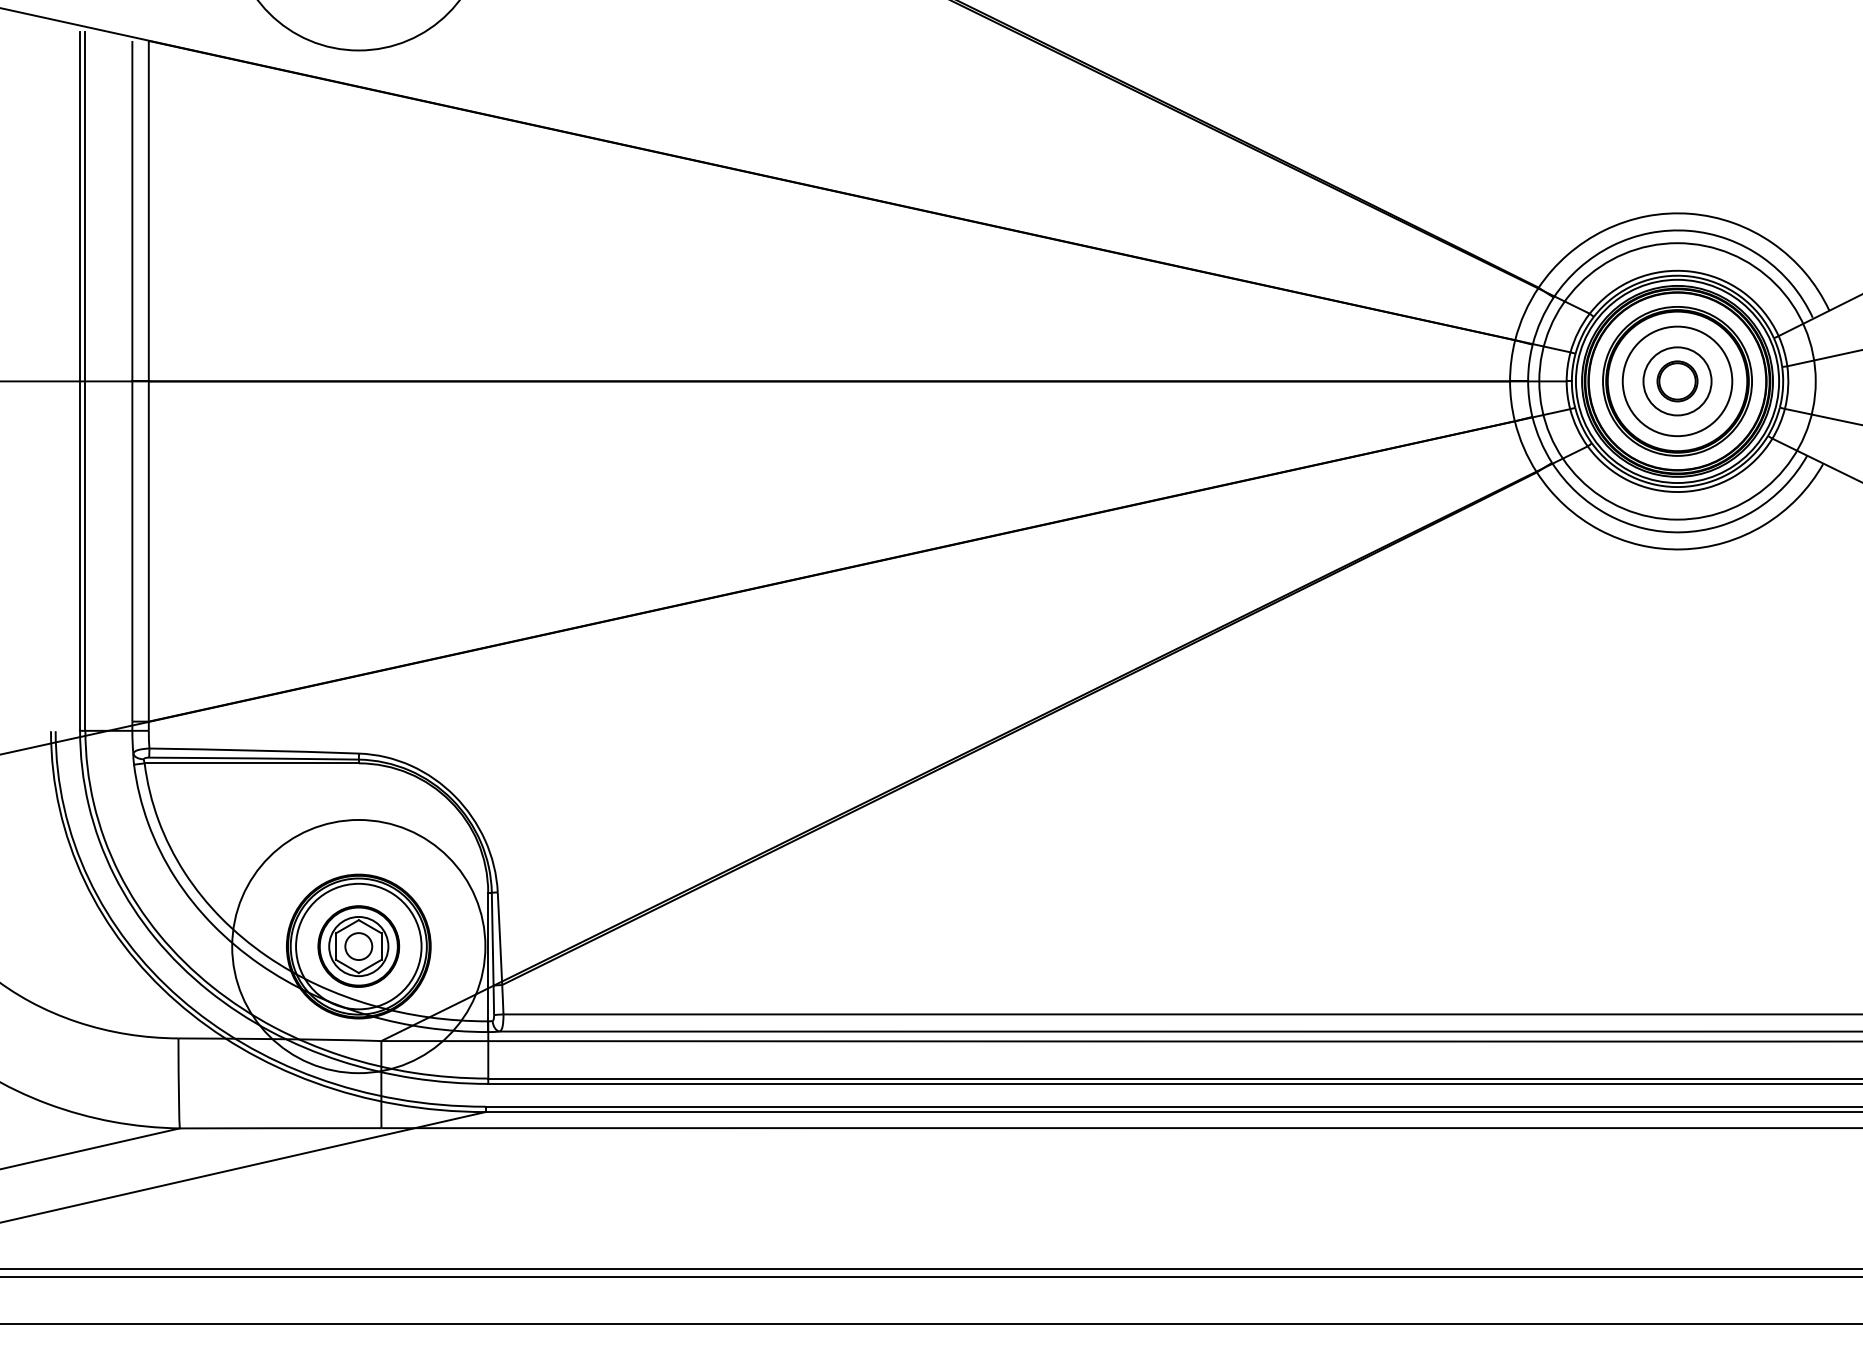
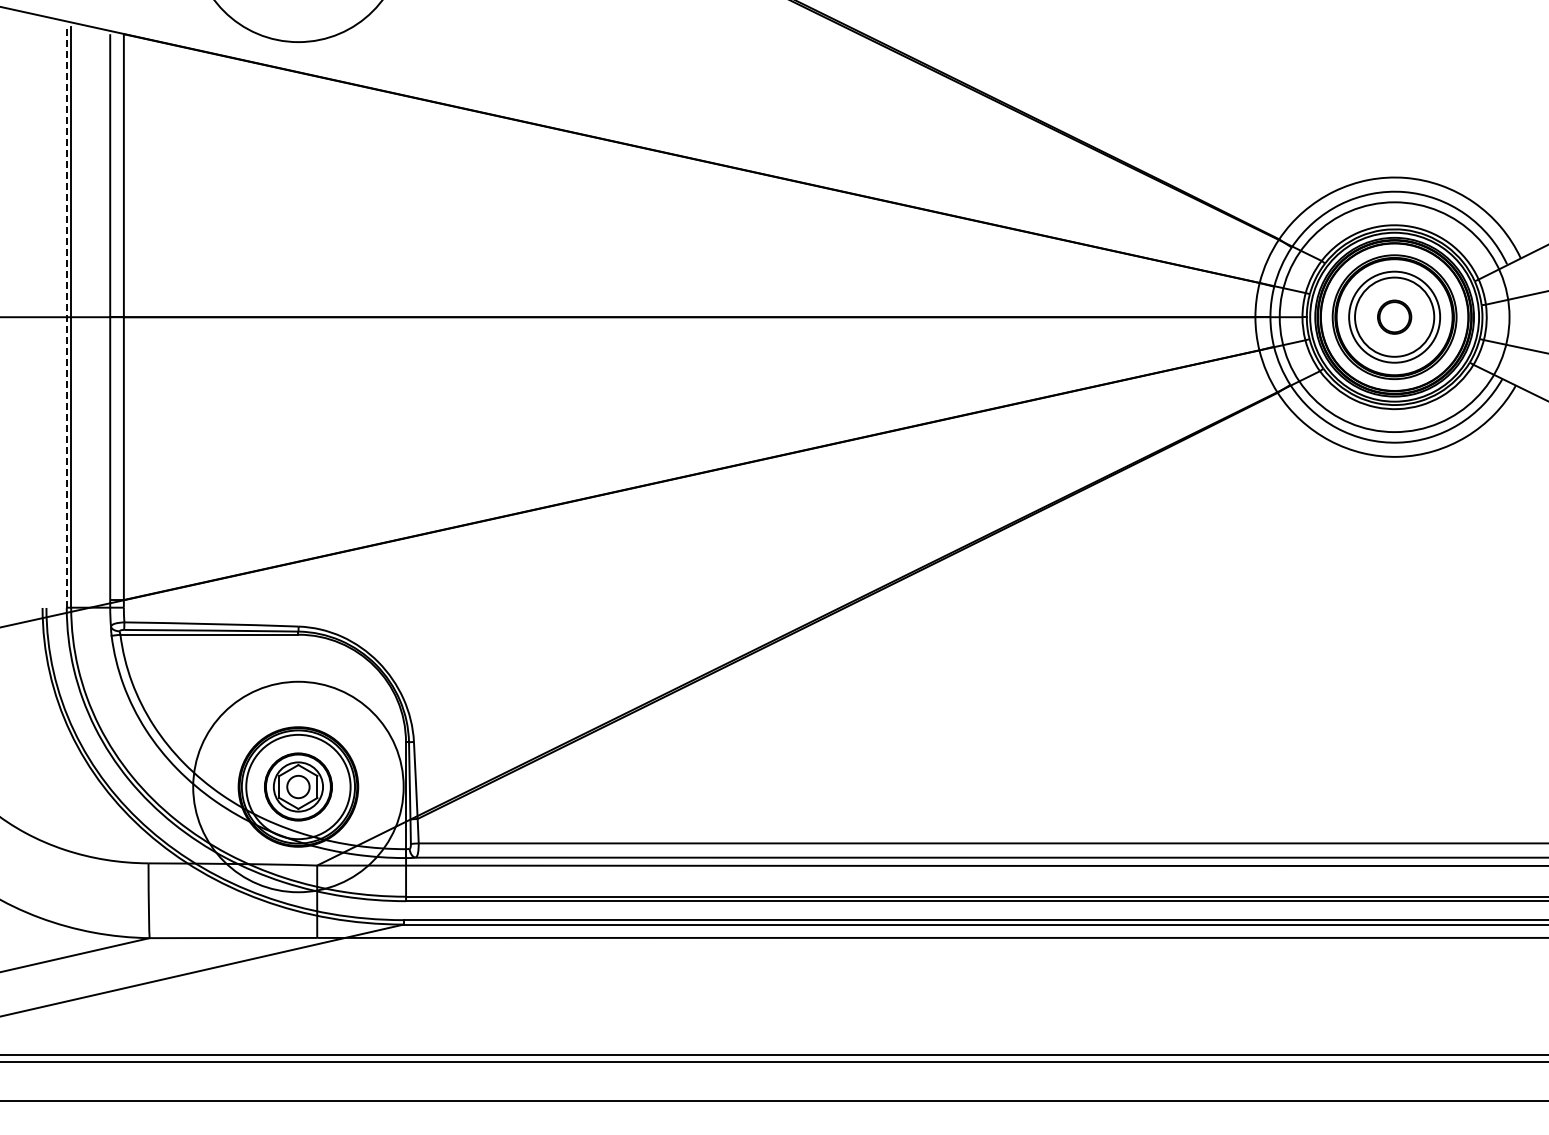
line: (79, 380) -> (66, 316), solid -> dashed
circle: (1677, 380) -> (1394, 316), size x1.4

